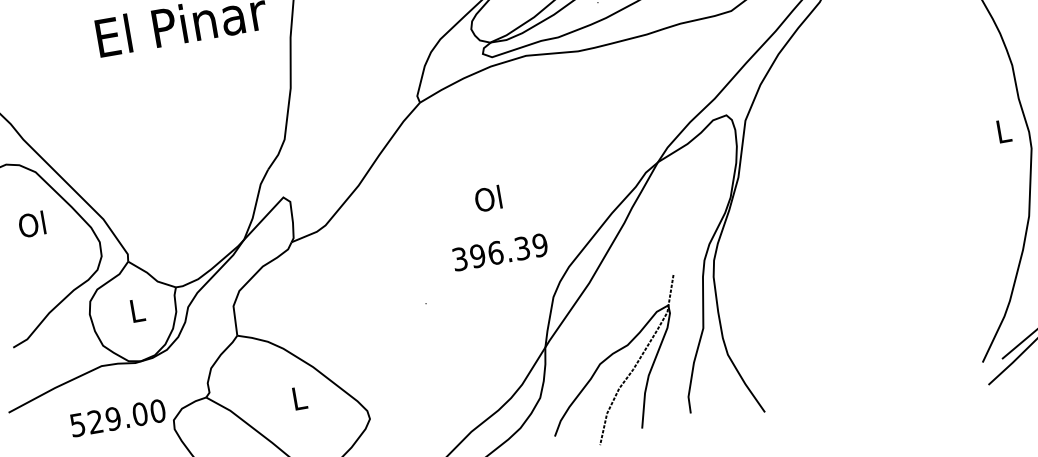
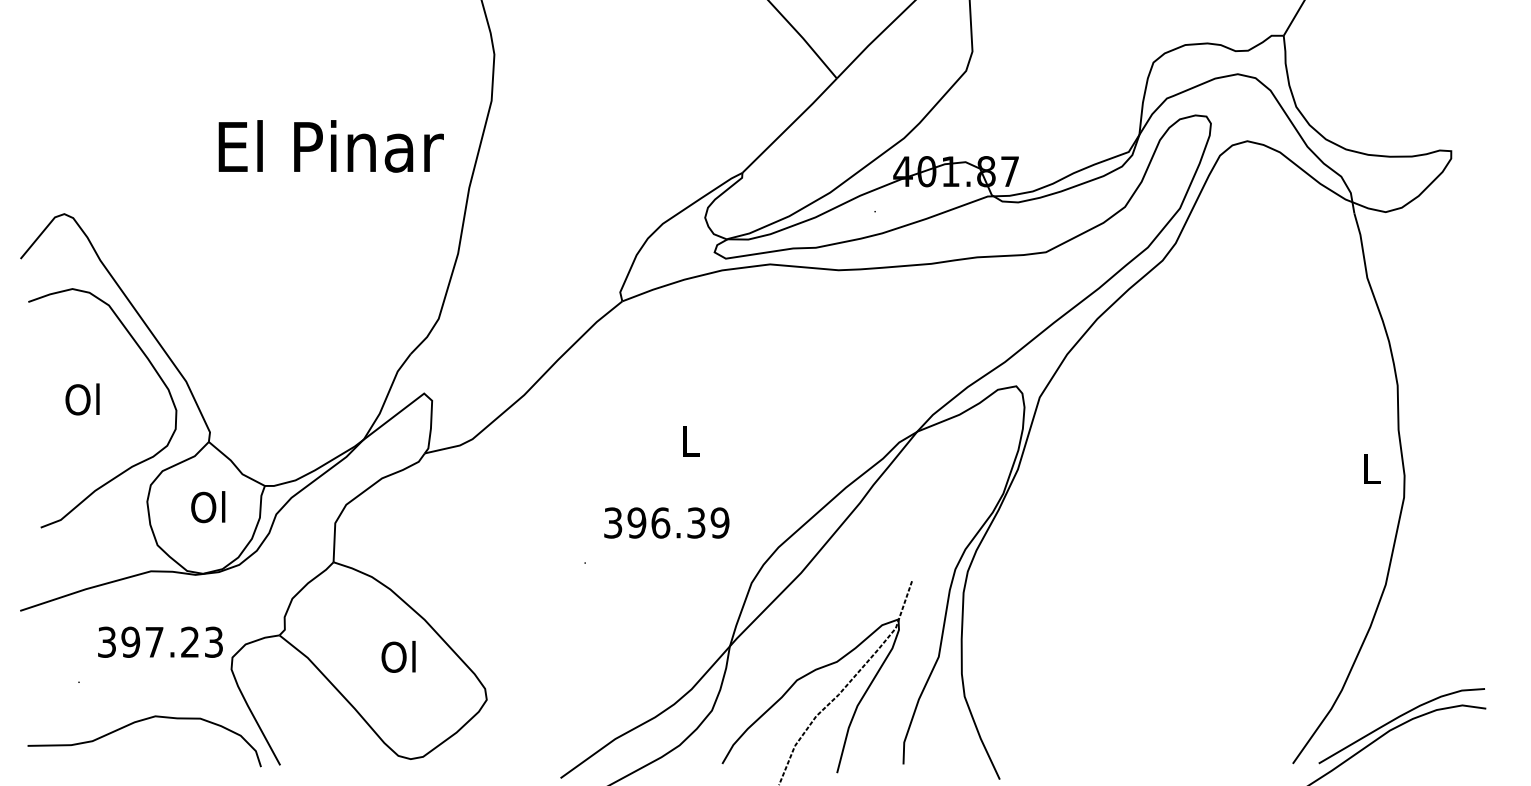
text: (488, 199) -> (689, 441), Ol -> L
text: (31, 224) -> (82, 399), moved
text: (499, 251) -> (666, 522), moved
text: (136, 310) -> (208, 507), L -> Ol
text: (298, 397) -> (398, 656), L -> Ol
text: (117, 417) -> (160, 641), 529.00 -> 397.23

